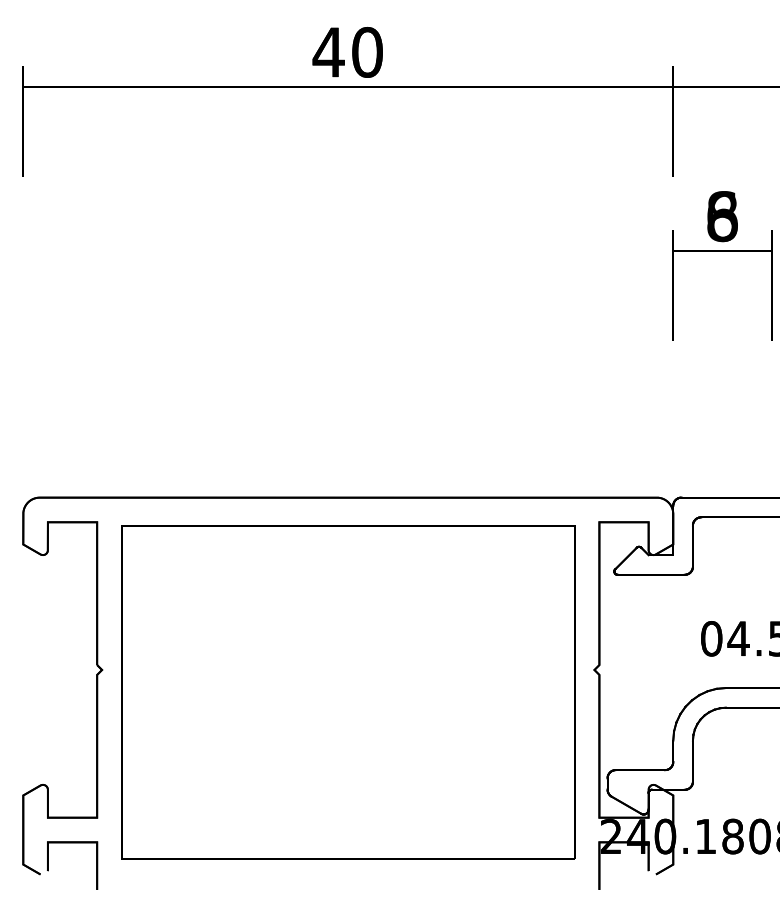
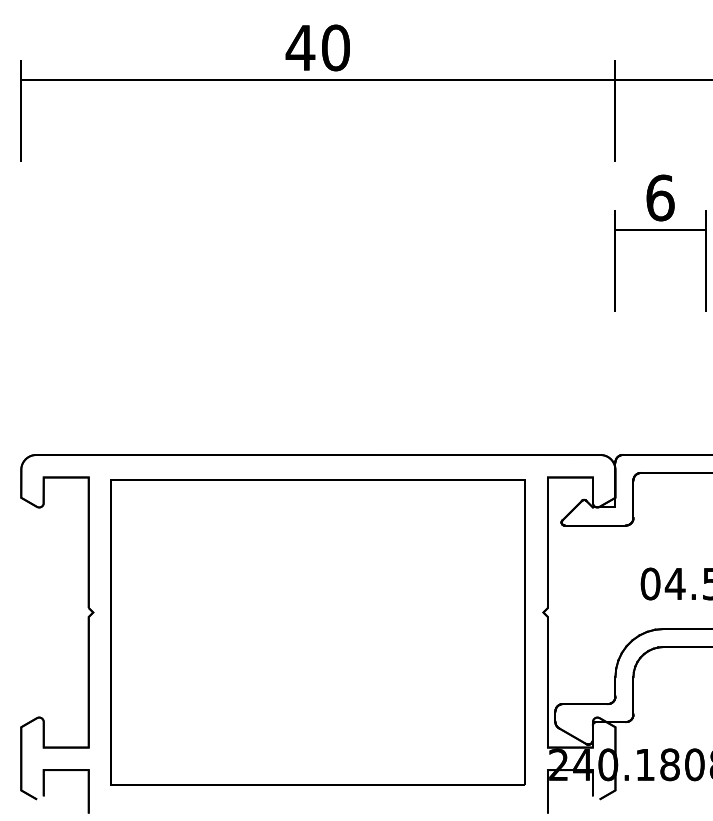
text: (722, 216) -> (660, 197), 8 -> 6

